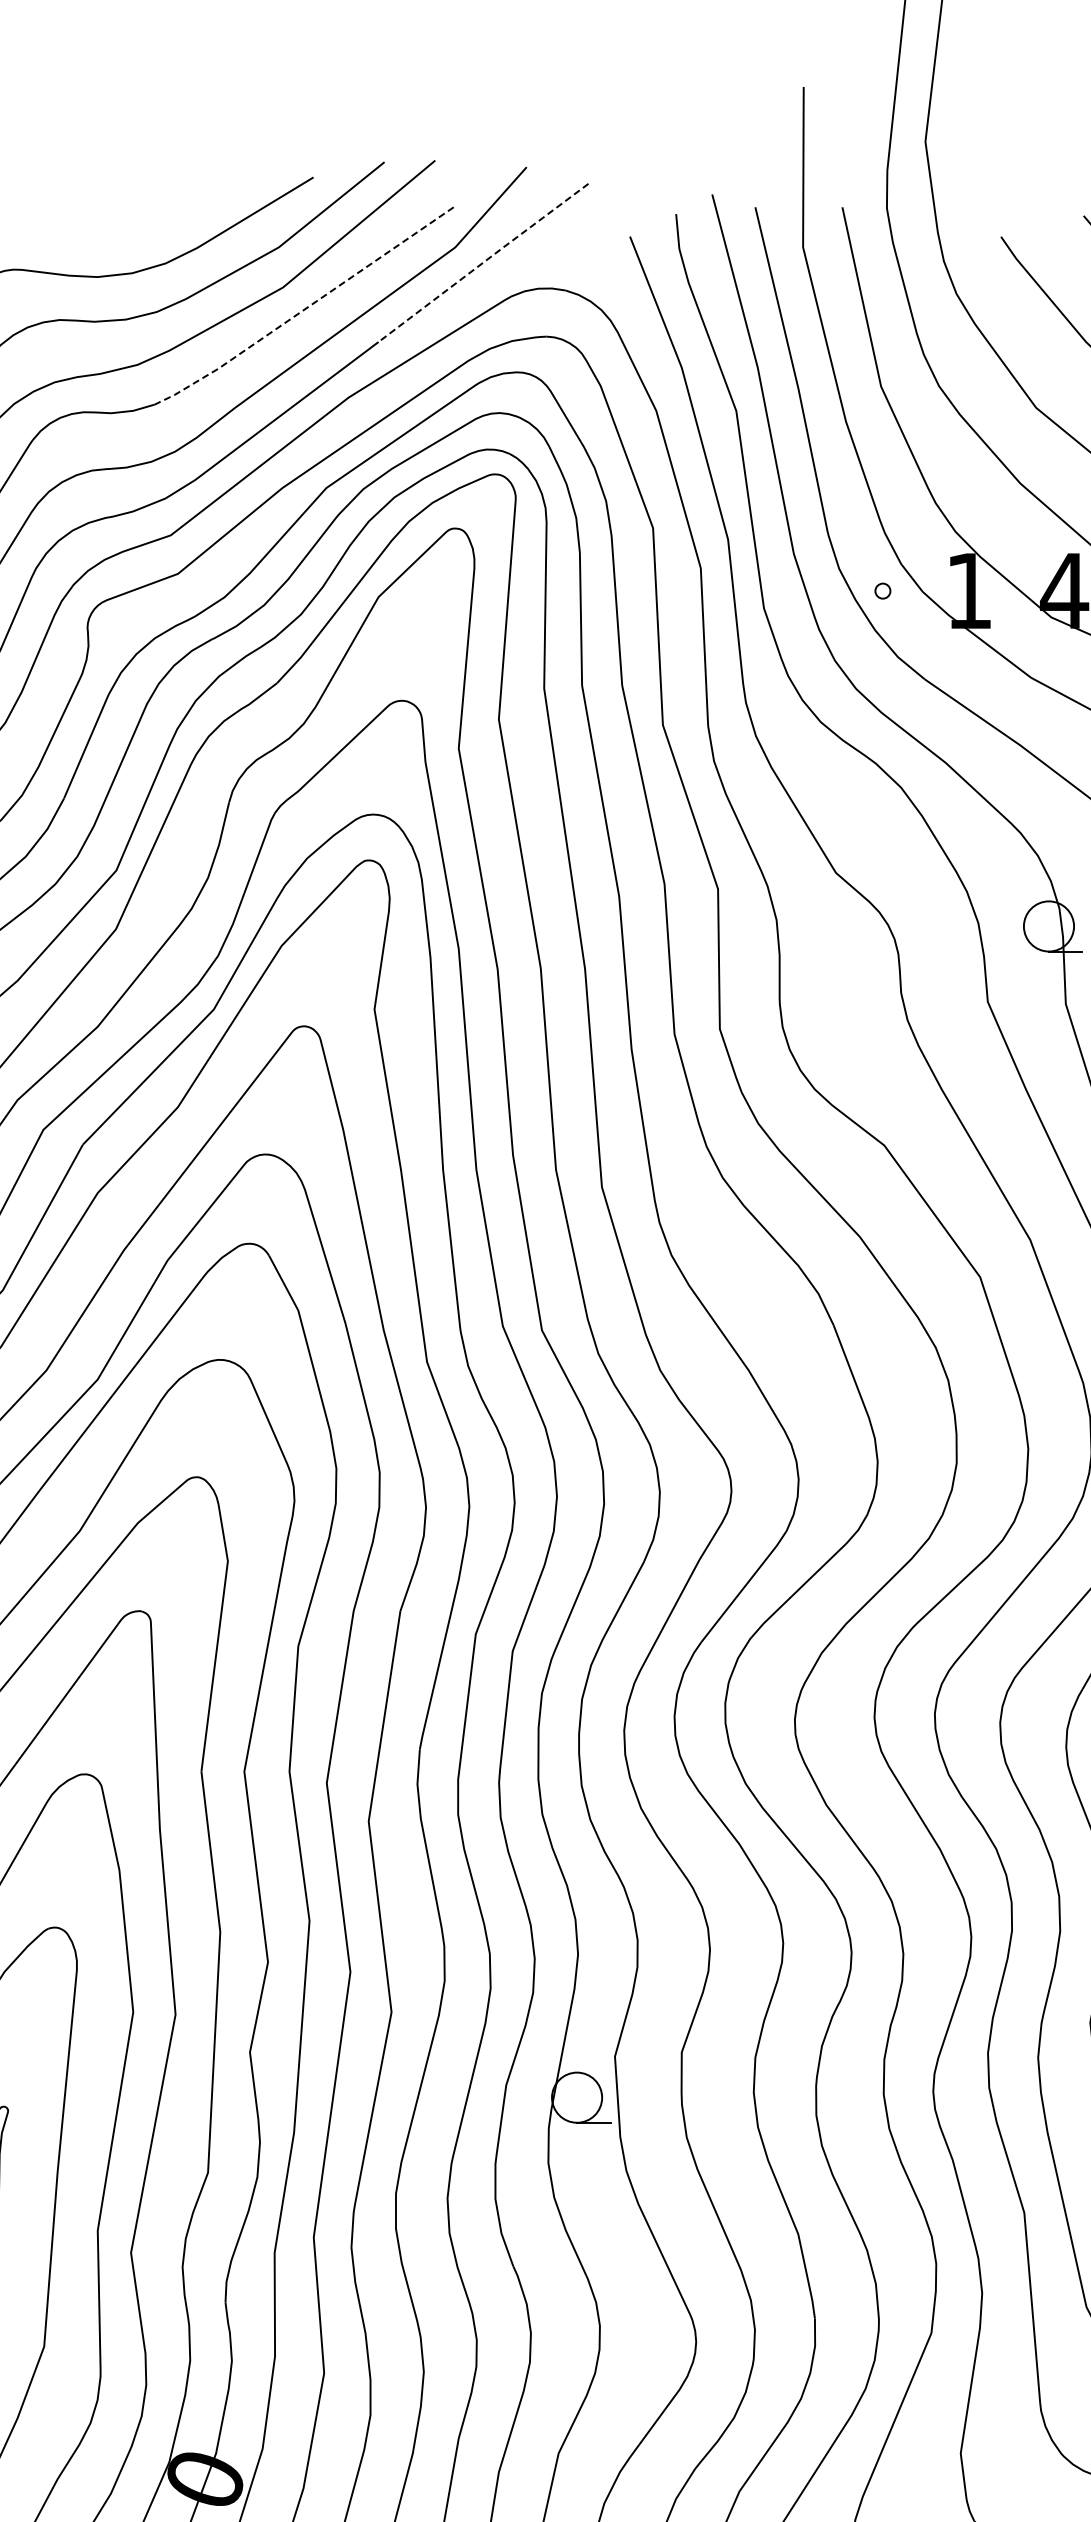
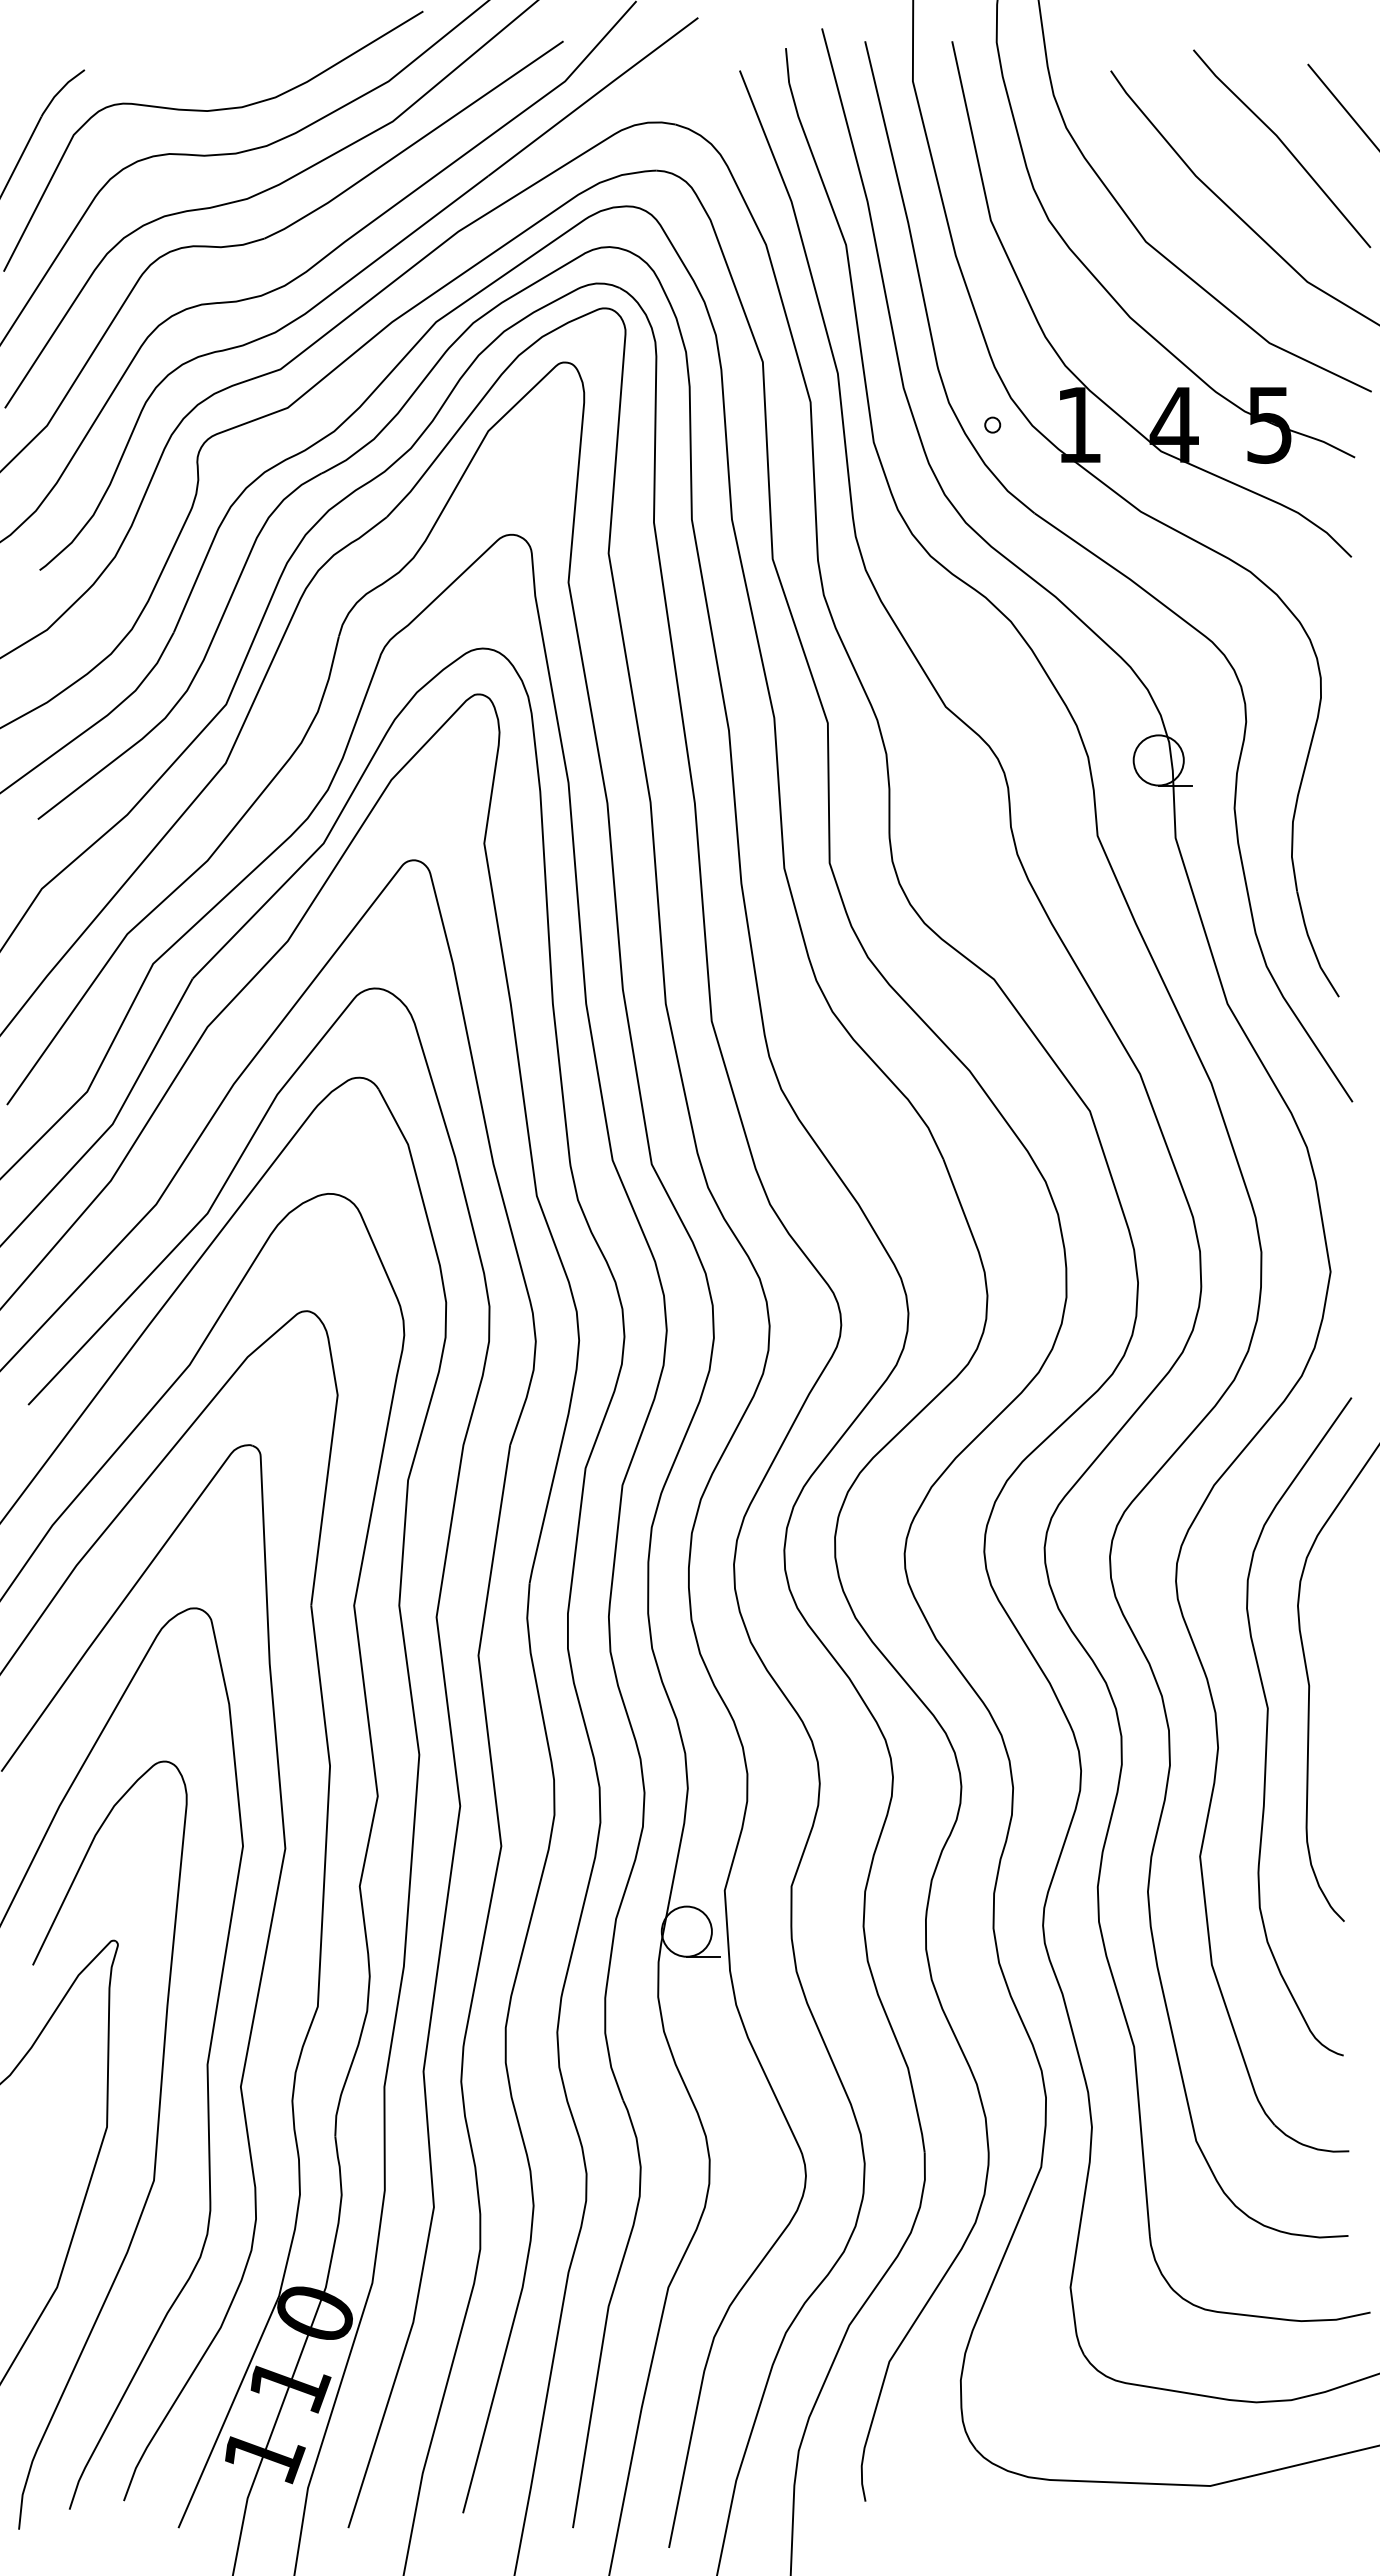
line: (483, 262) -> (593, 96), dashed -> solid
line: (304, 309) -> (414, 143), dashed -> solid

